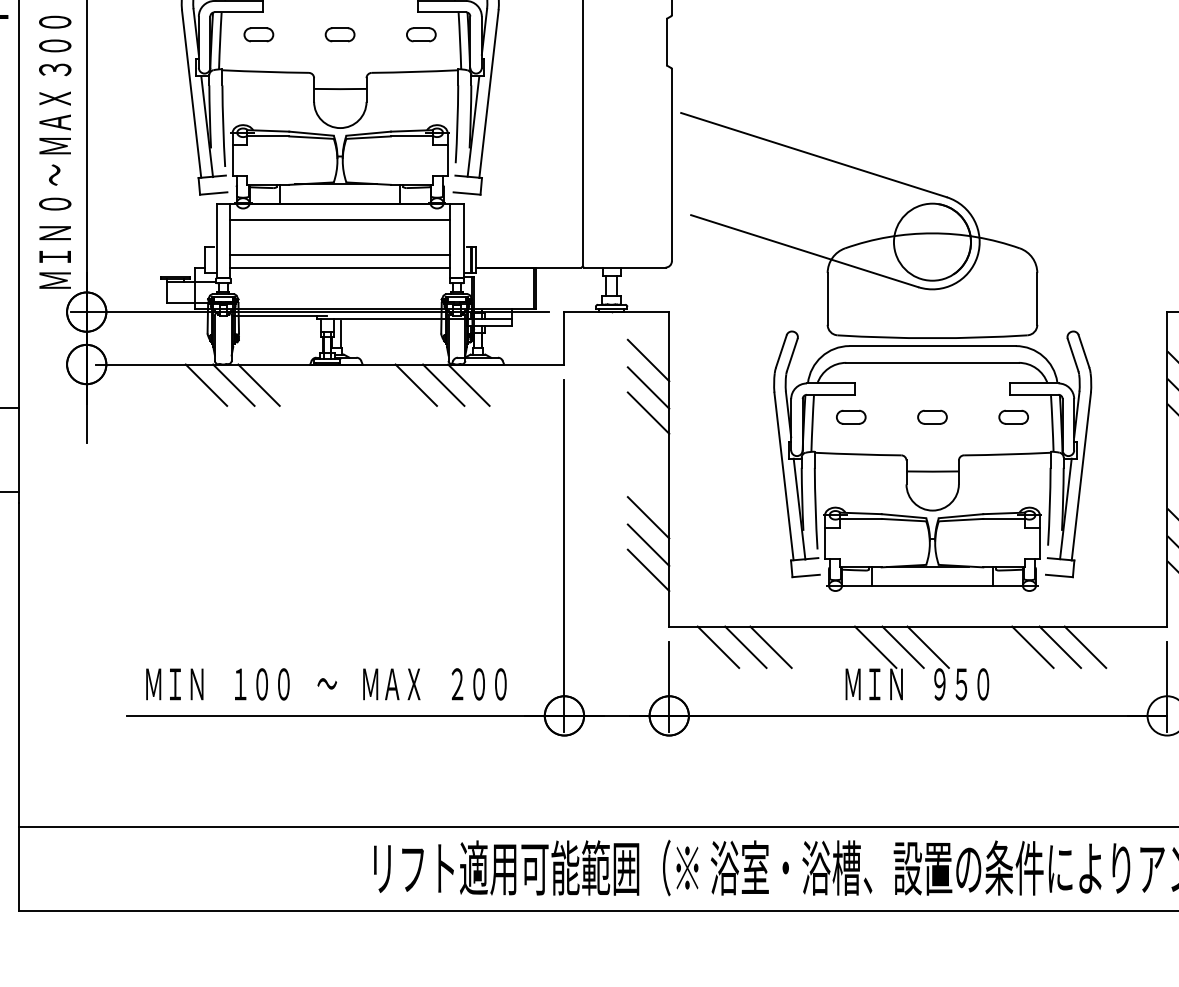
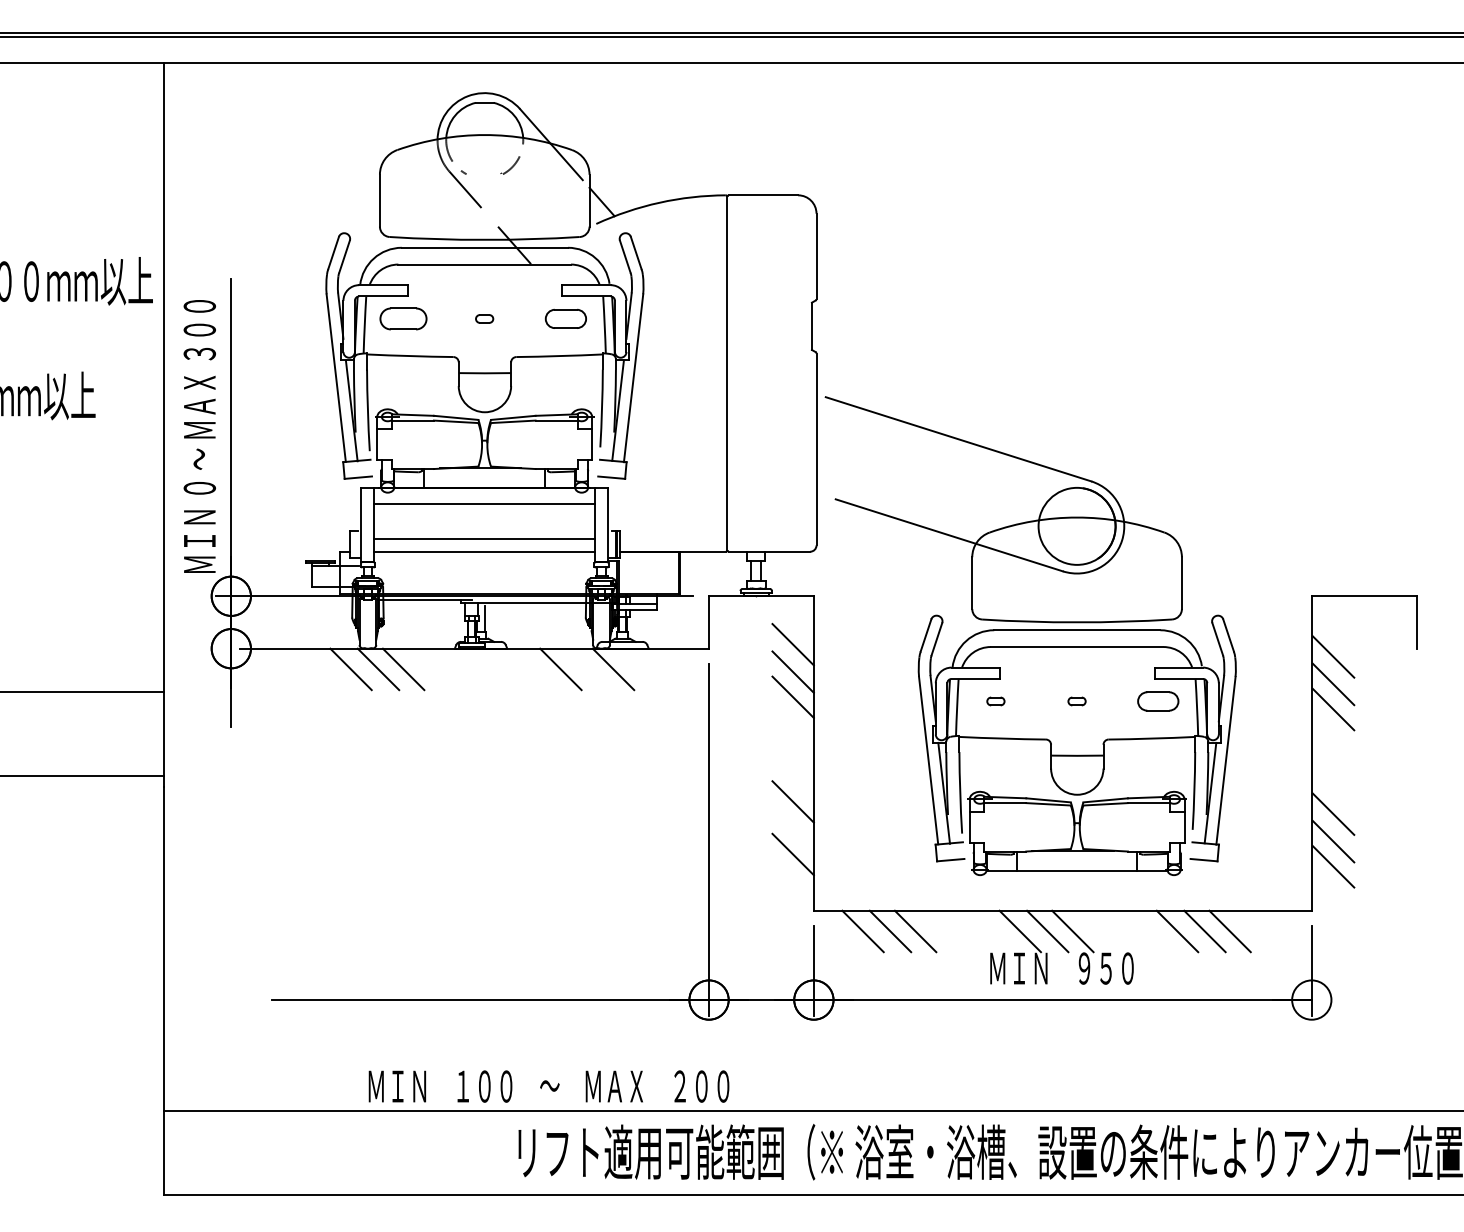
part: (258, 34) -> (403, 318), size x1.6
part: (339, 34) -> (484, 318), size x0.6
part: (420, 34) -> (565, 318), size x1.4
line: (443, 385) -> (588, 669), removed
part: (850, 417) -> (995, 701), size x0.6
part: (931, 417) -> (1076, 701), size x0.6
part: (1013, 417) -> (1158, 701), size x1.4
line: (647, 545) -> (792, 829), removed
text: (325, 684) -> (548, 1086), moved

